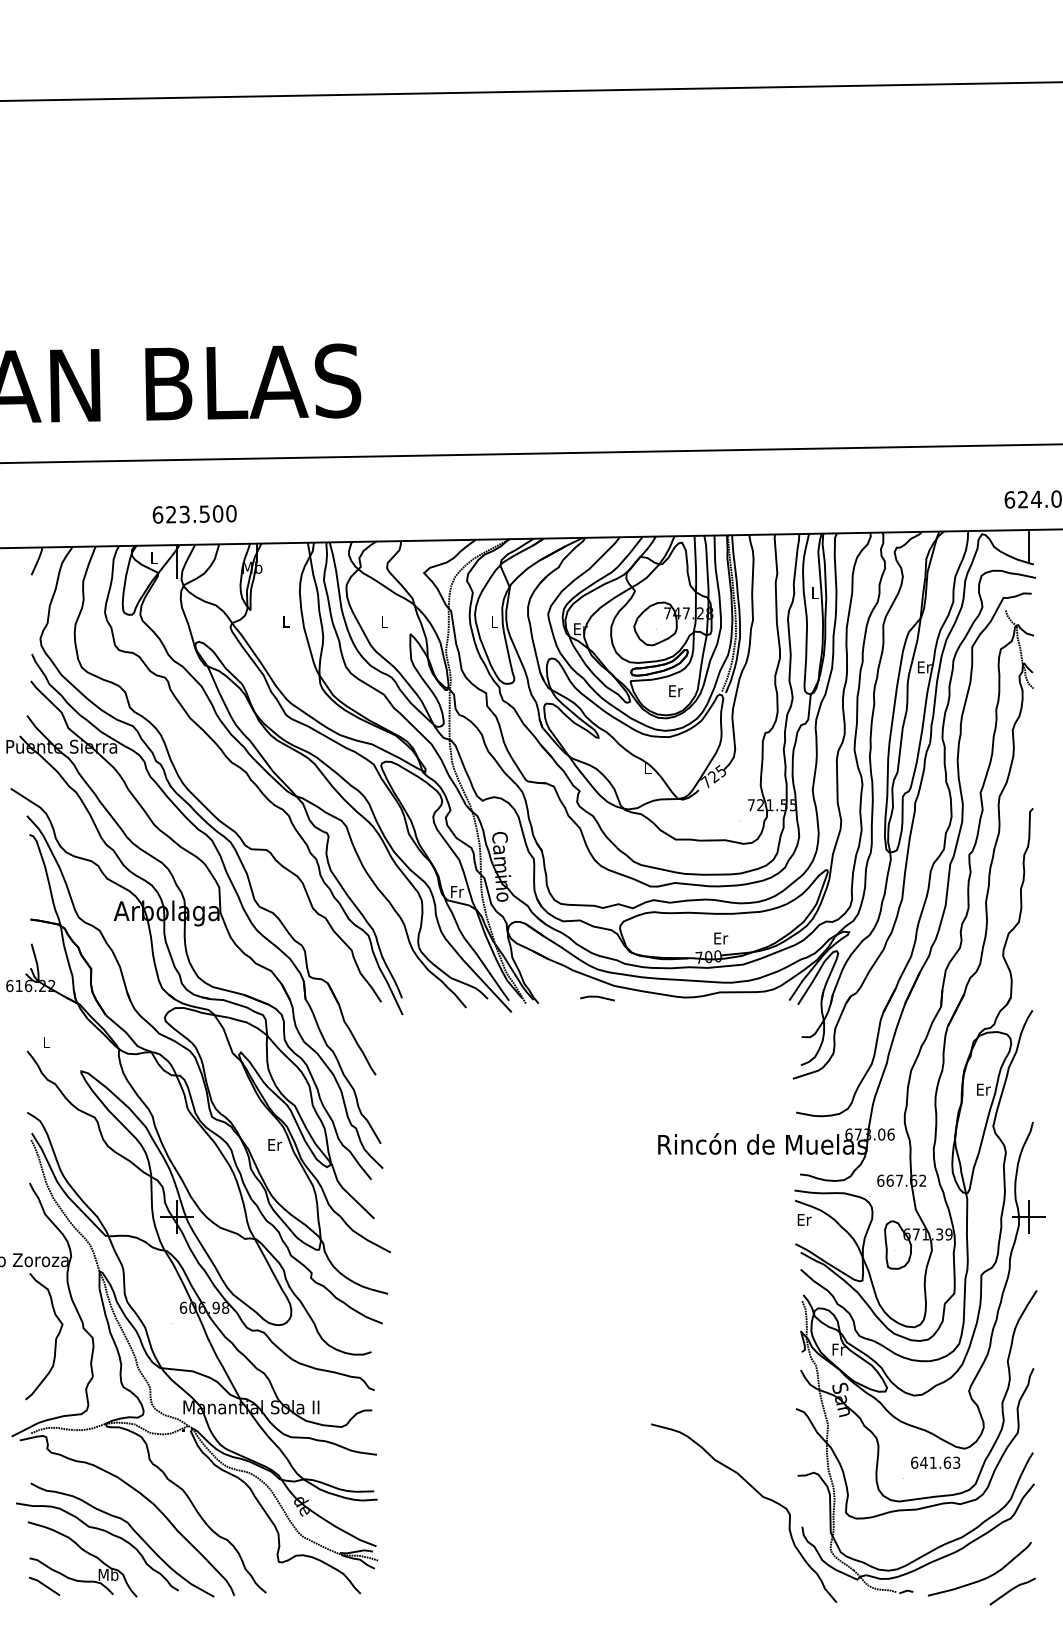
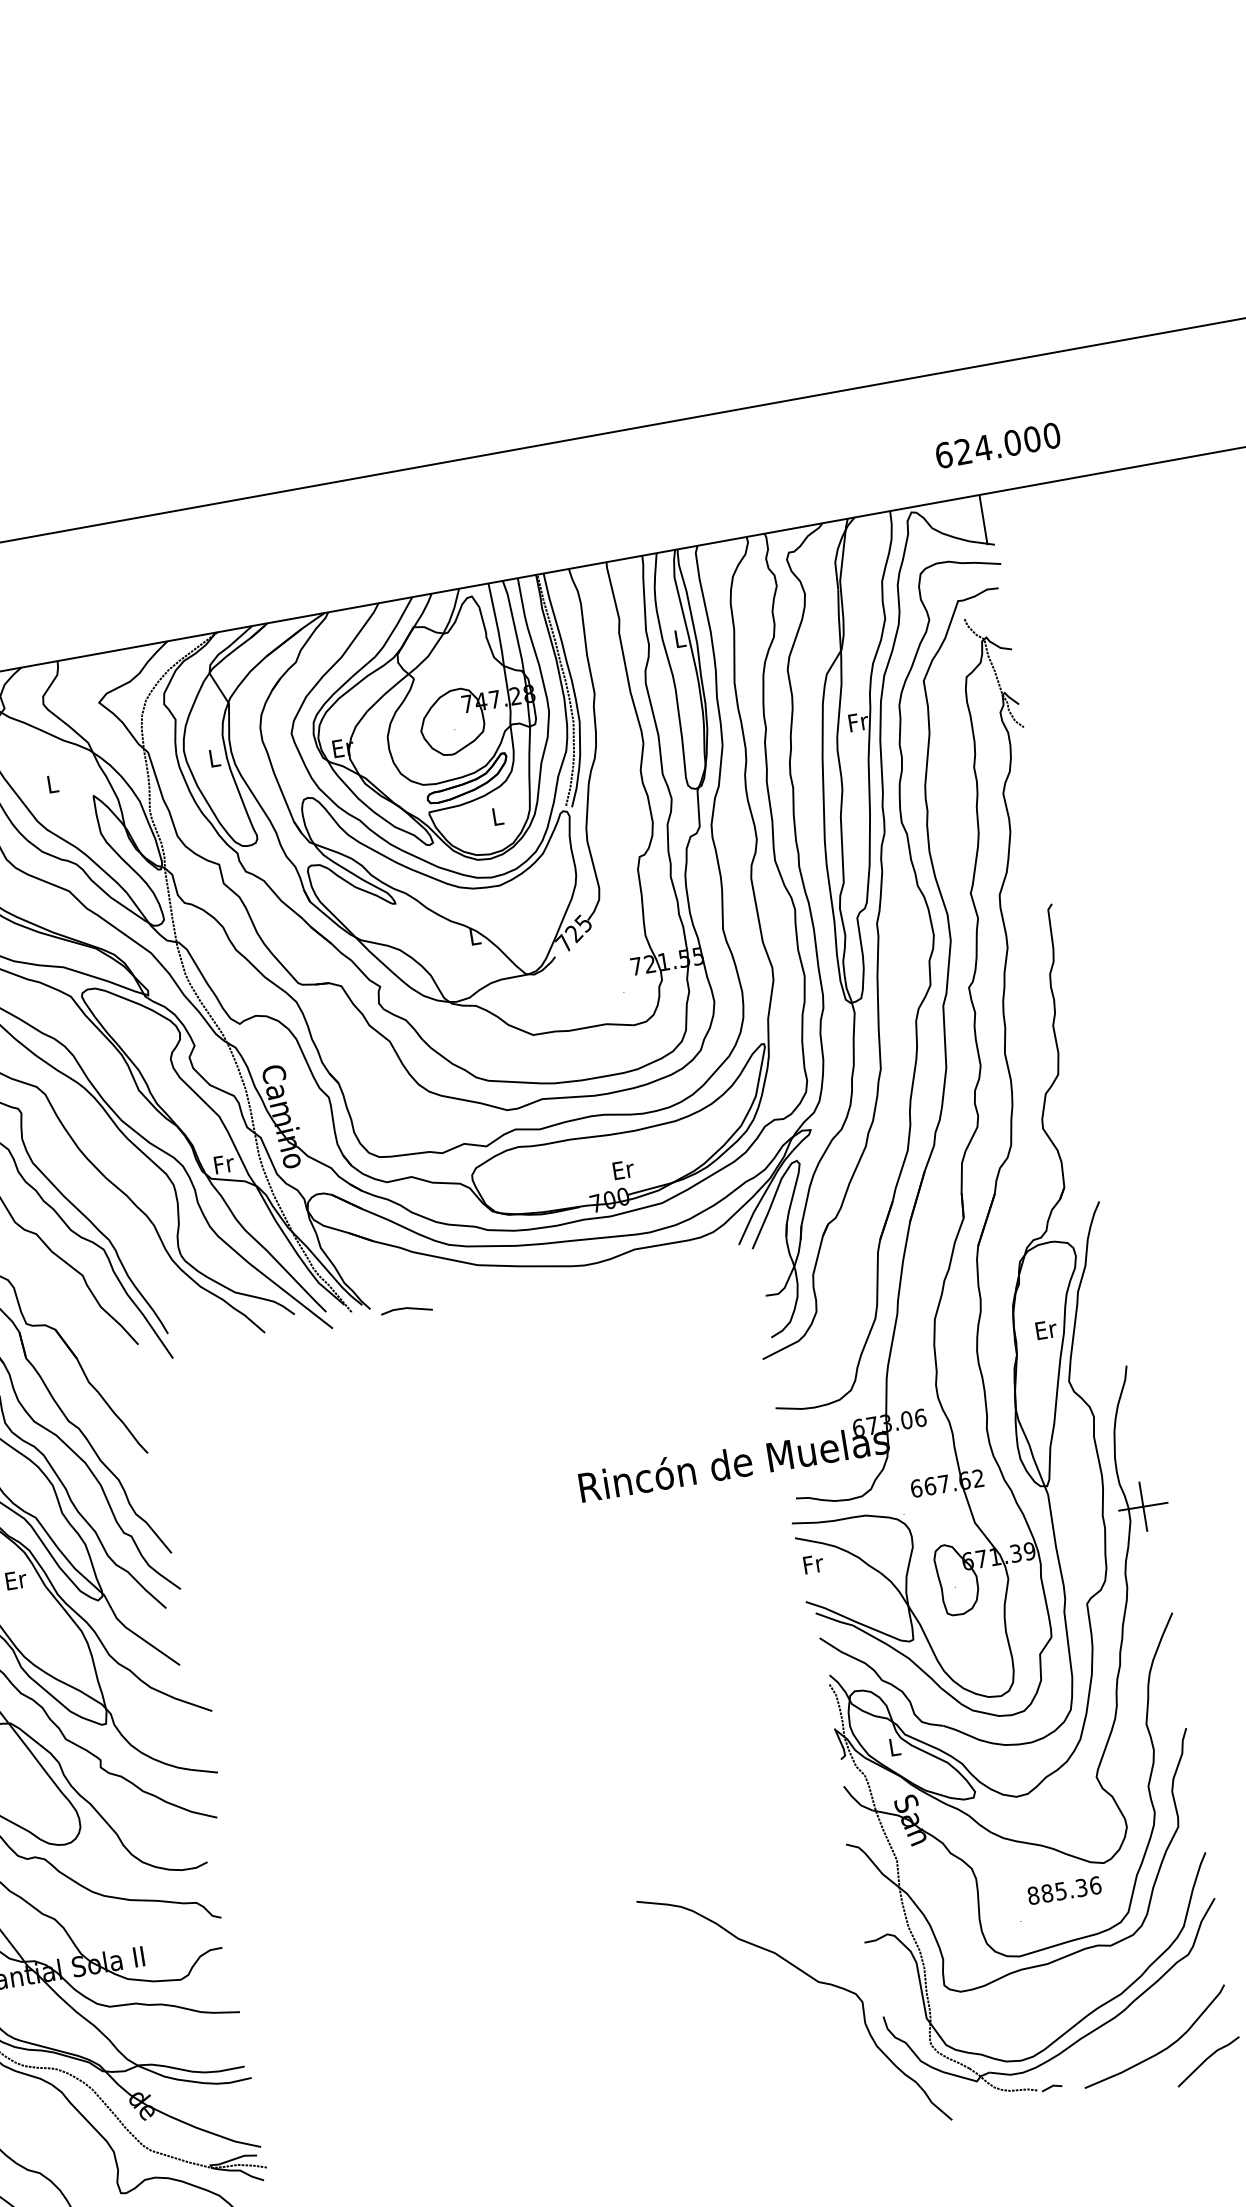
text: (924, 667) -> (858, 722), Er -> Fr
text: (675, 691) -> (497, 817), Er -> L
line: (597, 997) -> (406, 1309), moved
text: (804, 1219) -> (813, 1563), Er -> Fr
text: (838, 1349) -> (894, 1746), Fr -> L
text: (935, 1462) -> (1064, 1890), 641.63 -> 885.36

